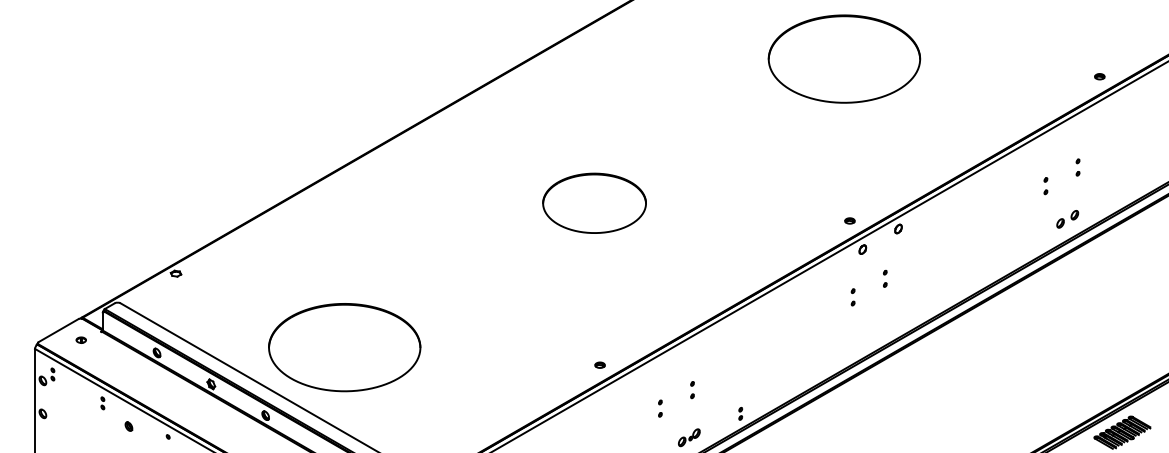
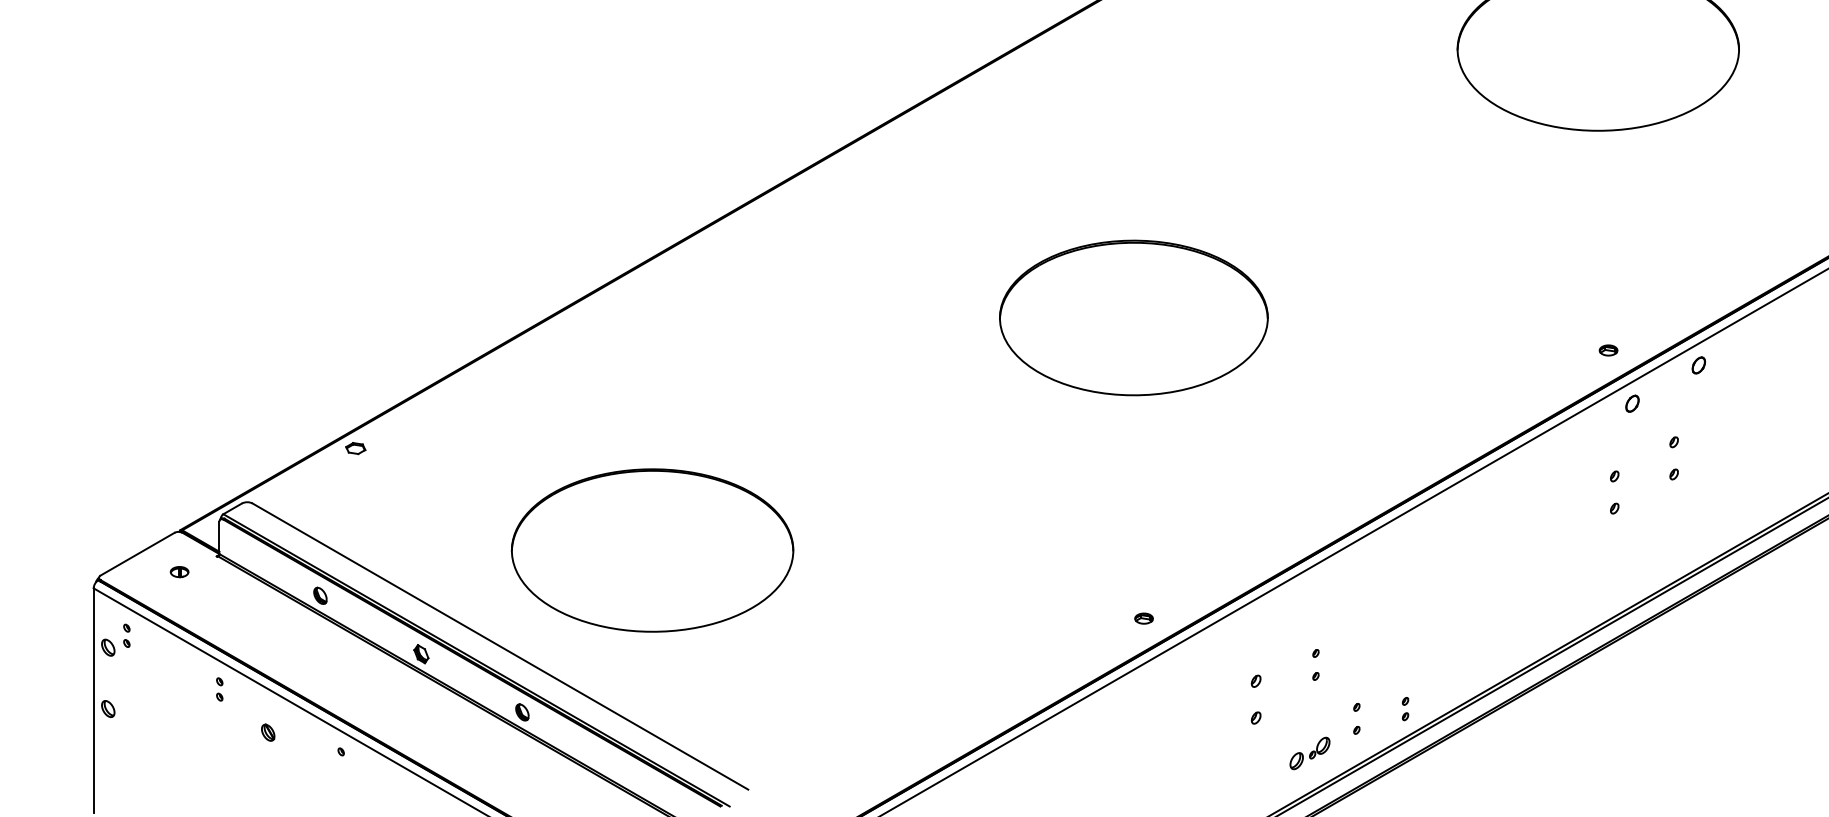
part: (594, 202) -> (1133, 316), size x1.4
part: (885, 278) -> (1674, 457), size x1.4
part: (852, 297) -> (1613, 492), size x1.4
part: (344, 347) -> (652, 550), moved
part: (660, 408) -> (1256, 699), size x1.6
part: (714, 419) -> (1356, 719), added

